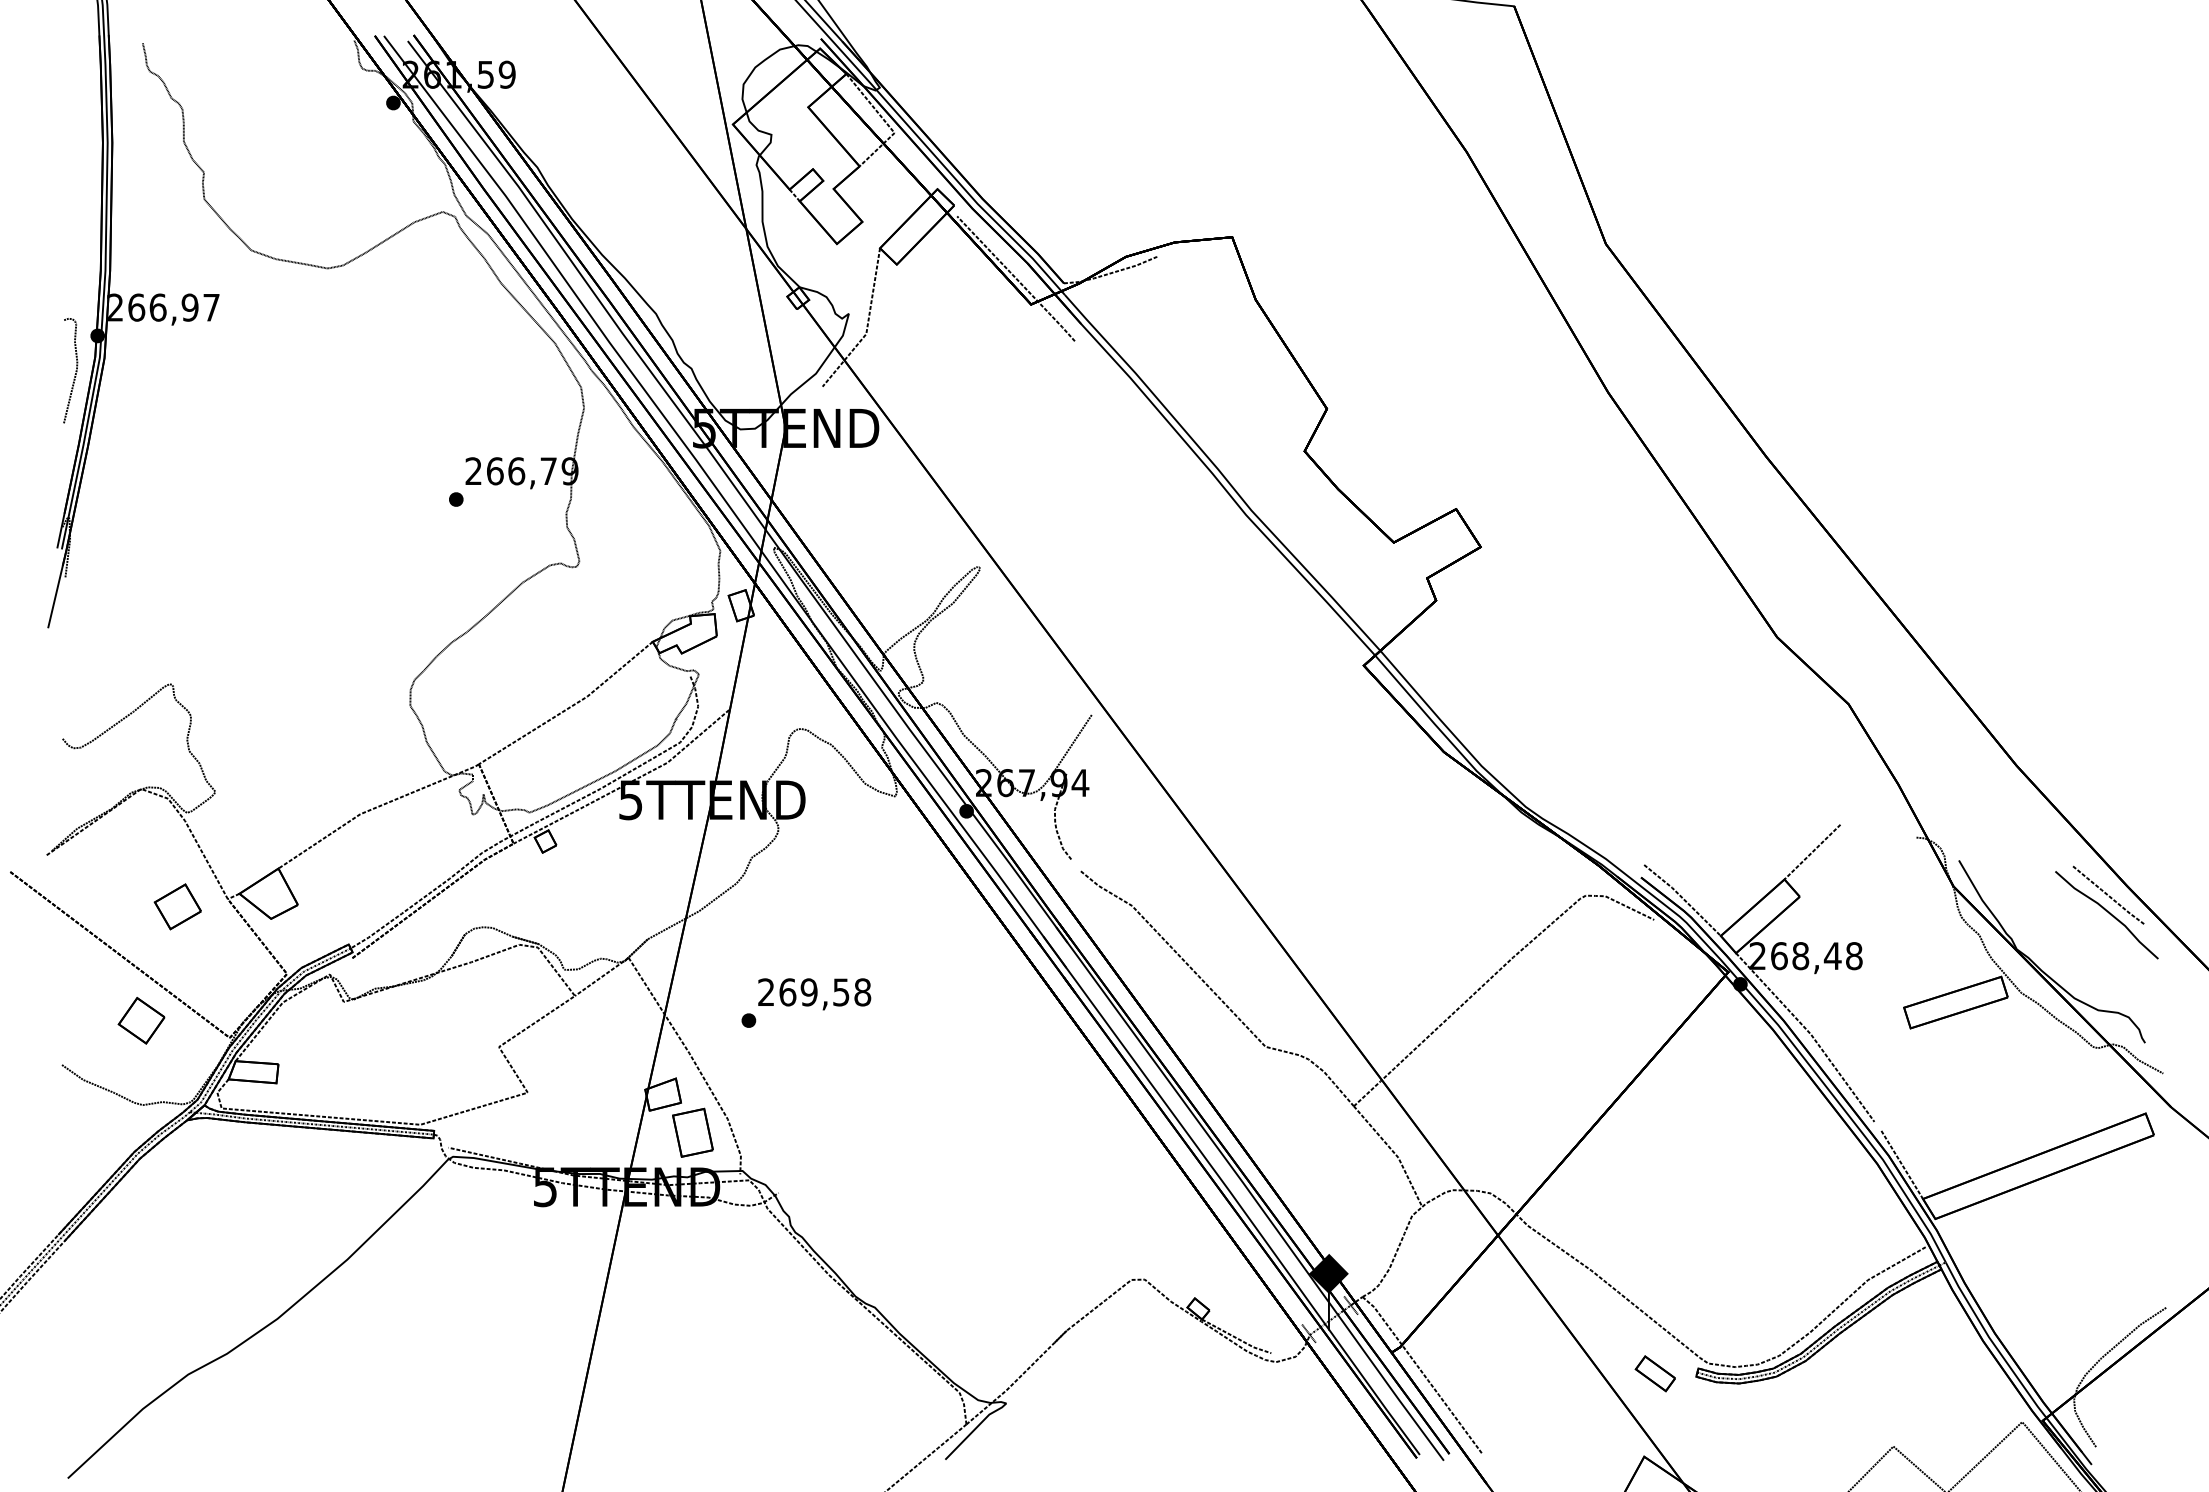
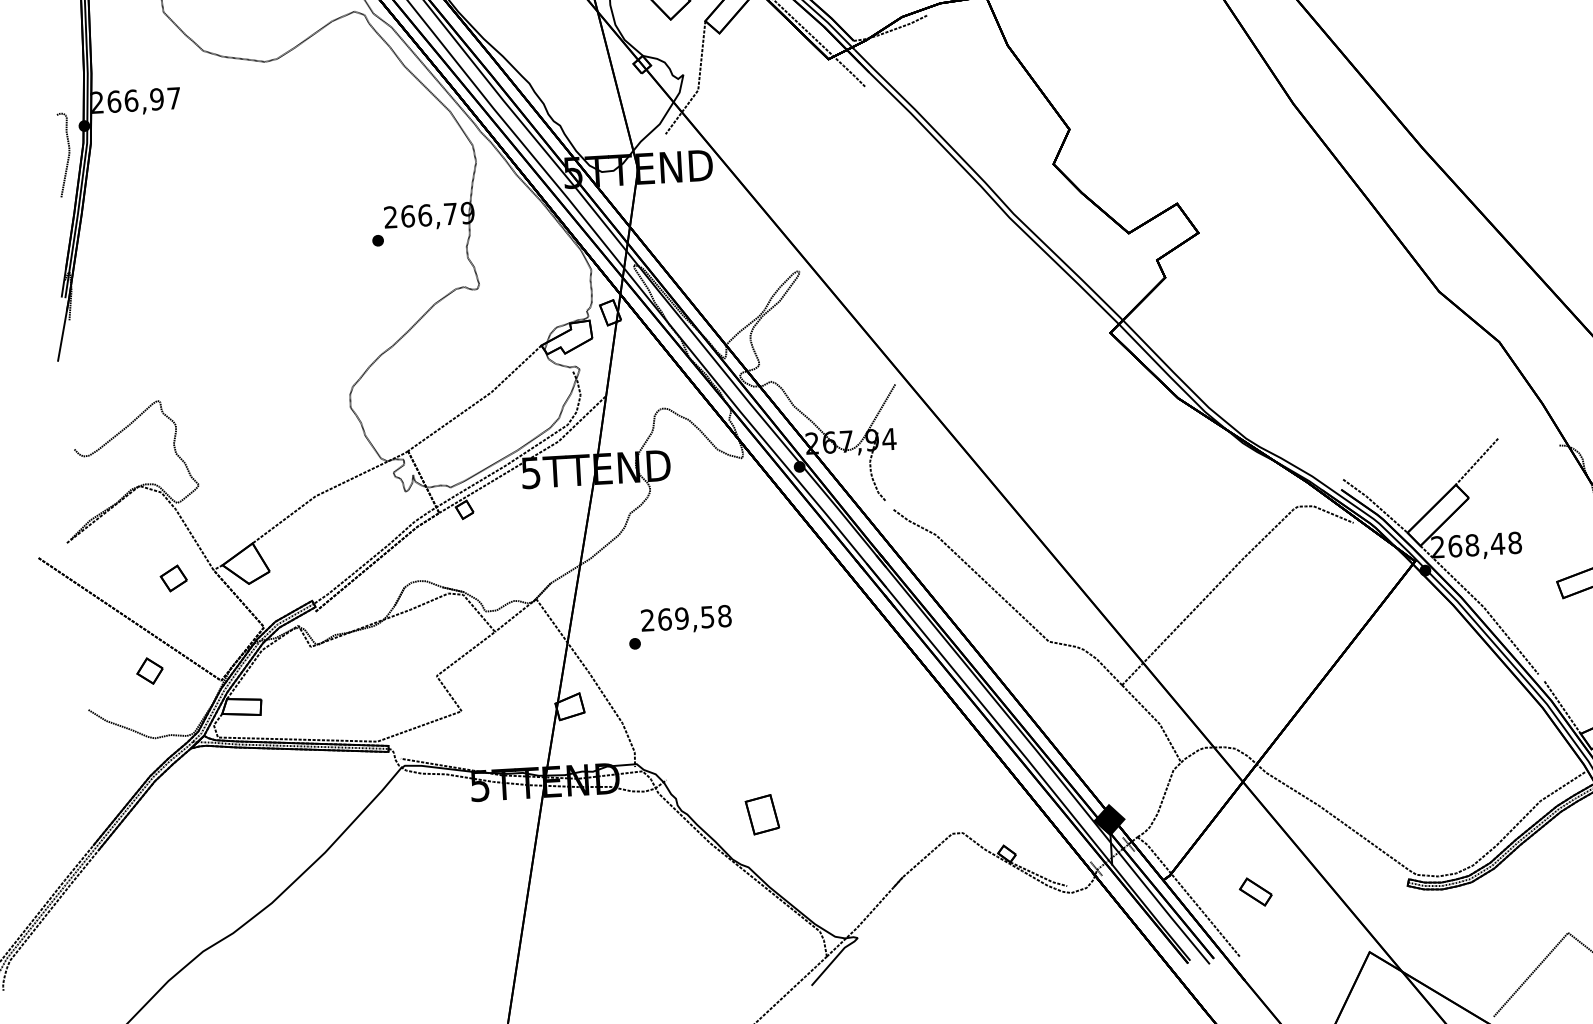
part: (177, 906) -> (173, 578), size x0.7
part: (141, 1020) -> (150, 670), size x0.7
part: (692, 1132) -> (762, 814), moved
part: (1654, 1373) -> (1255, 891), moved

